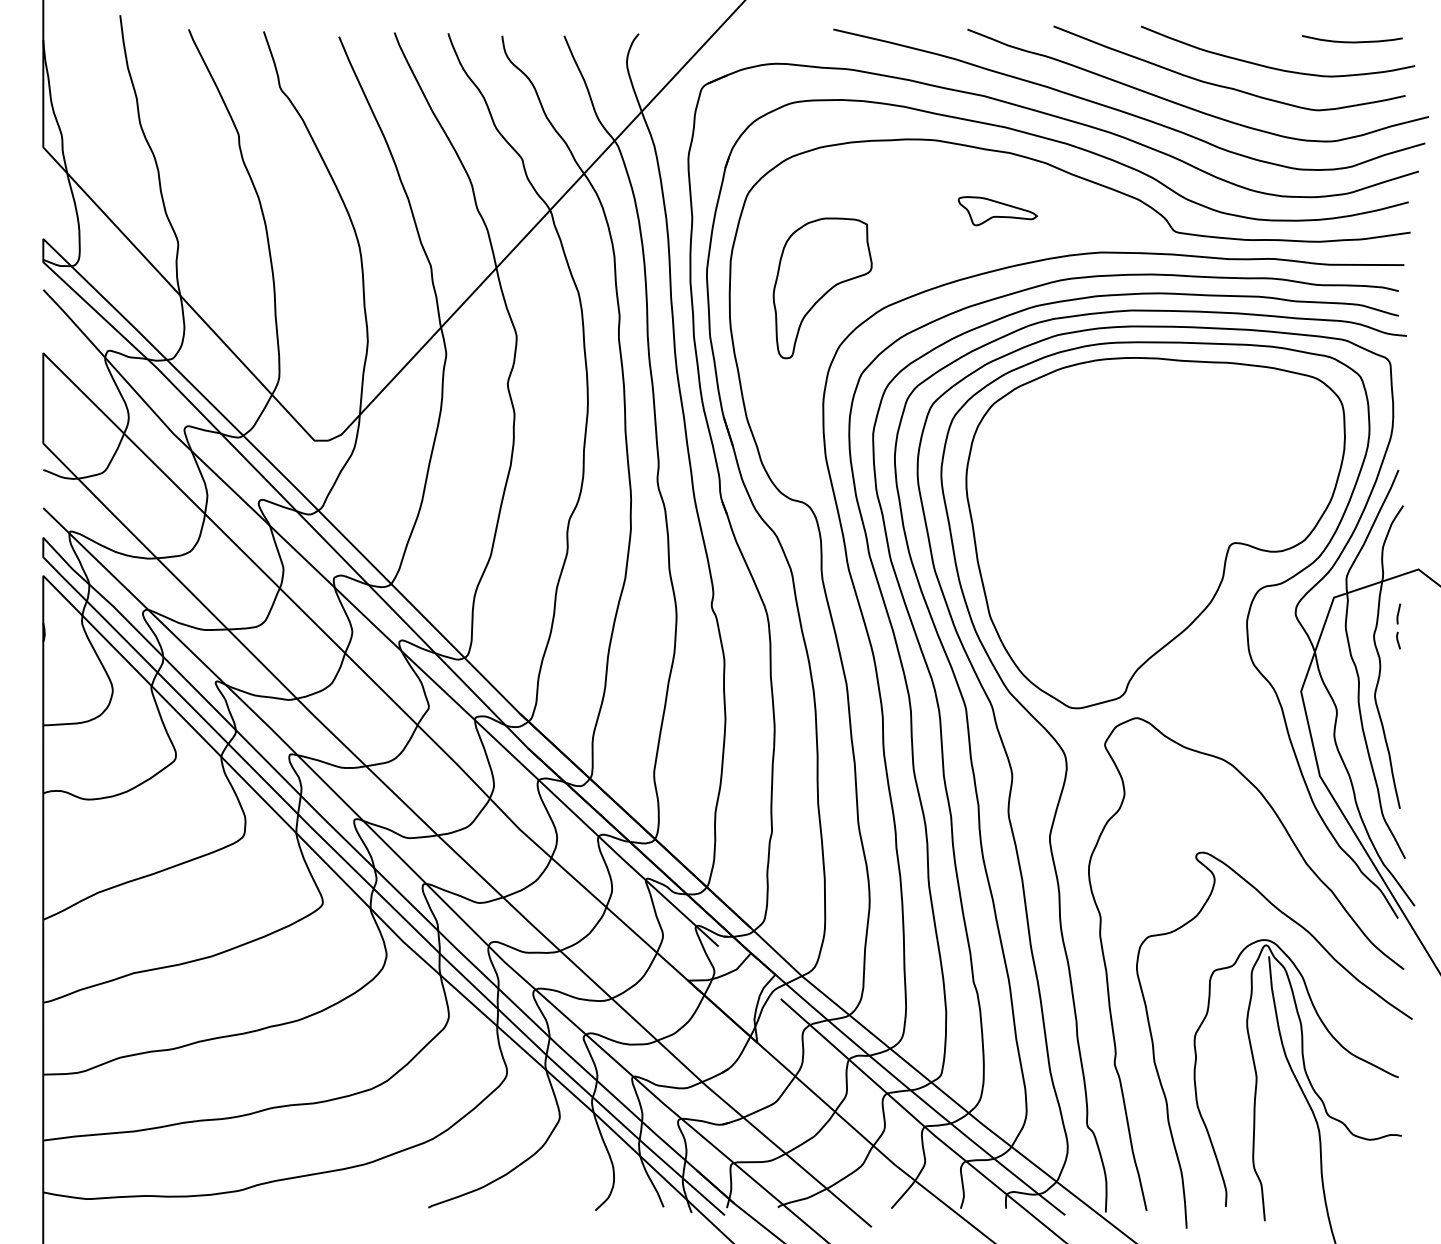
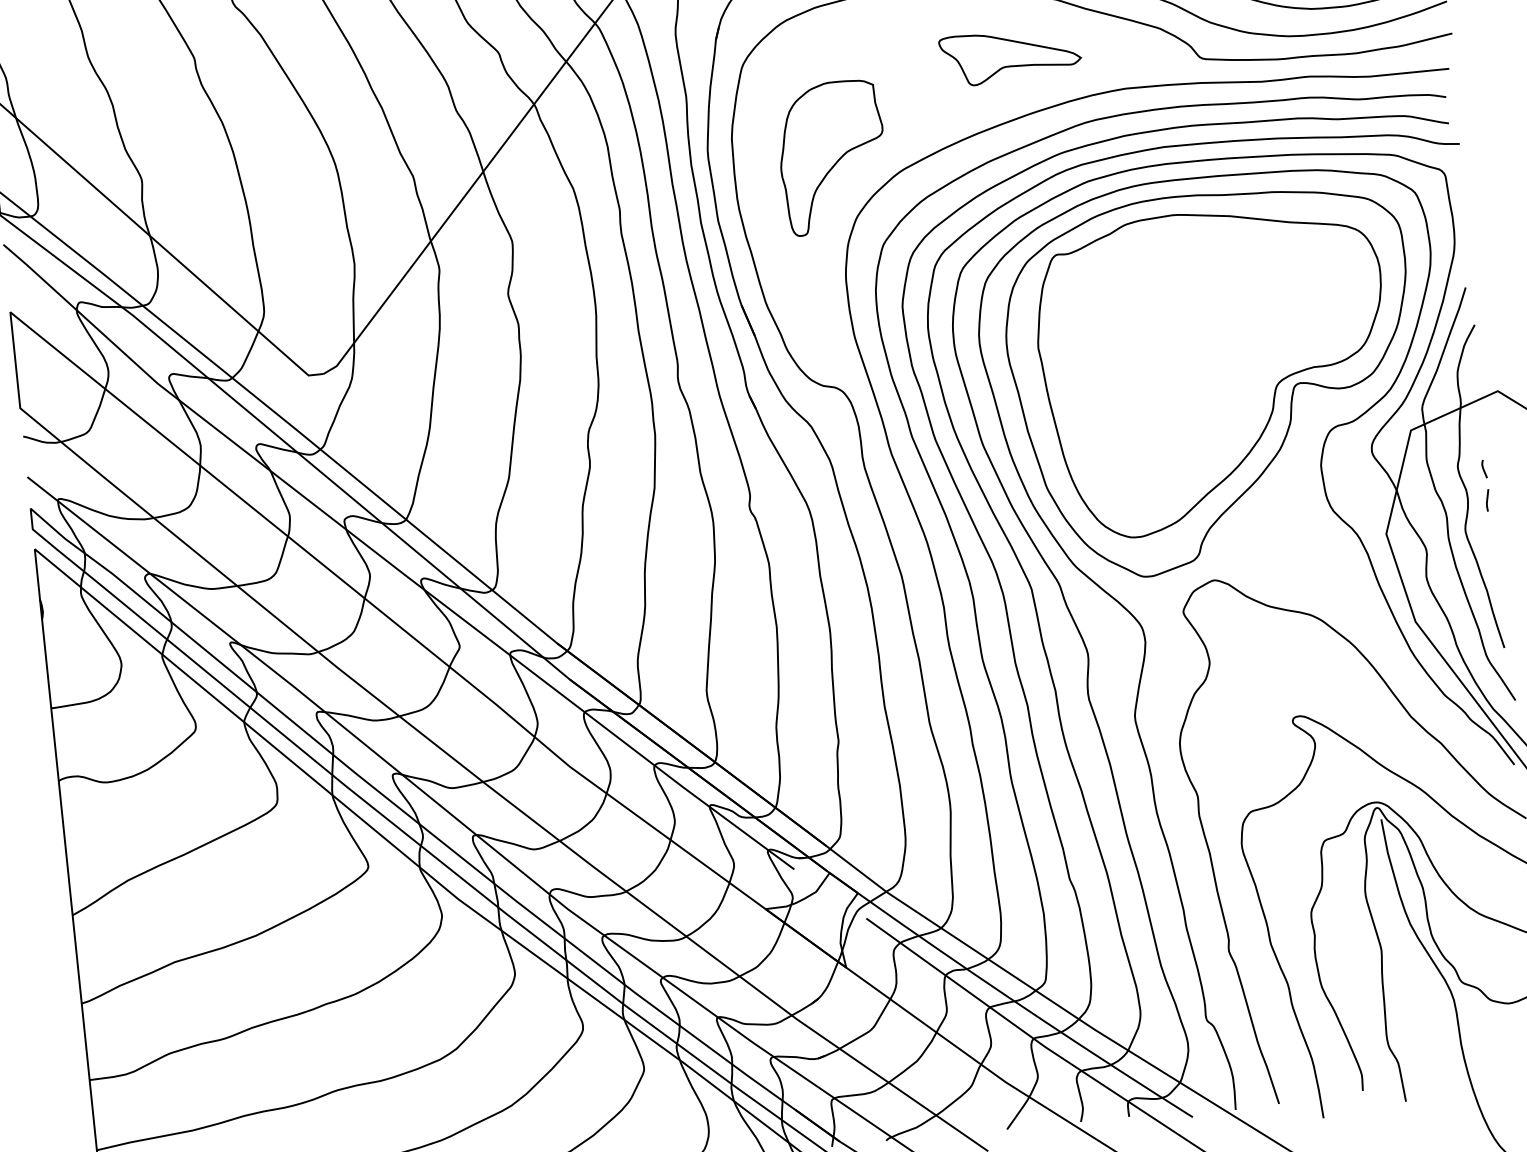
part: (997, 210) -> (1010, 55), size x1.67
part: (1157, 522) -> (1214, 369), added
line: (1398, 613) -> (1487, 499), moved

